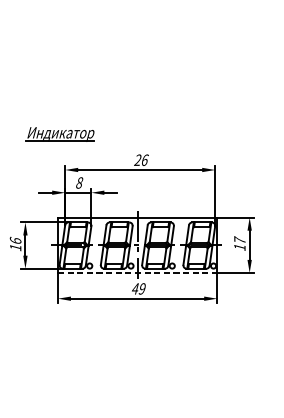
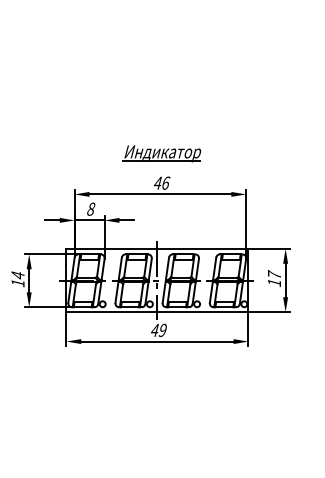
part: (59, 134) -> (161, 153), moved
text: (137, 159) -> (157, 182), 26 -> 46
text: (15, 240) -> (17, 274), 16 -> 14
line: (137, 273) -> (157, 312), dashed -> solid

